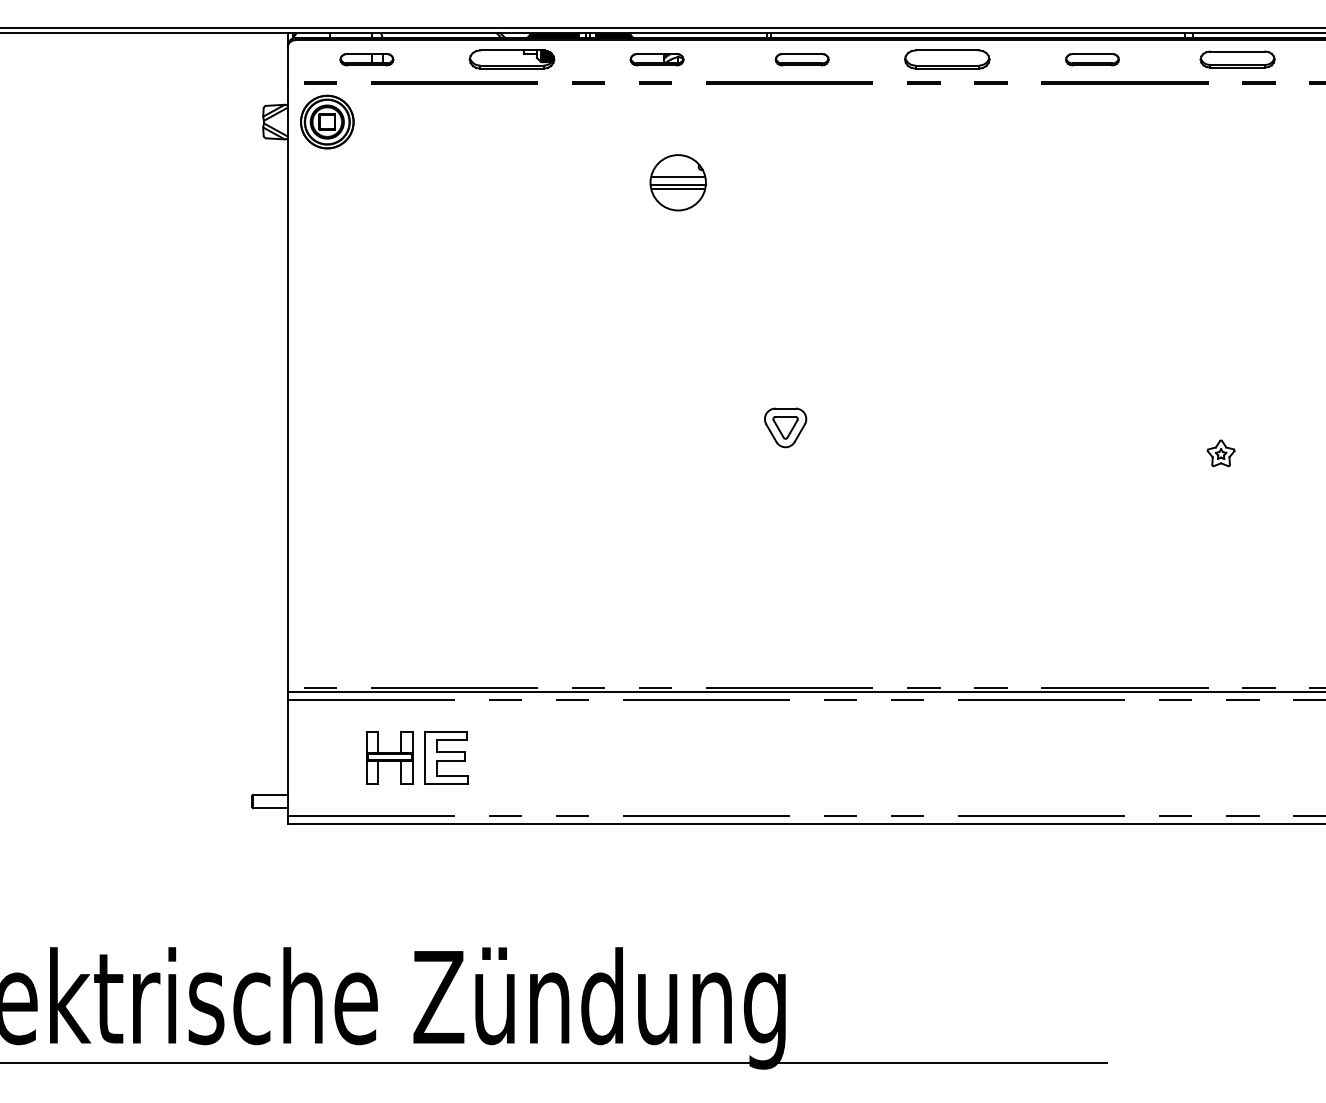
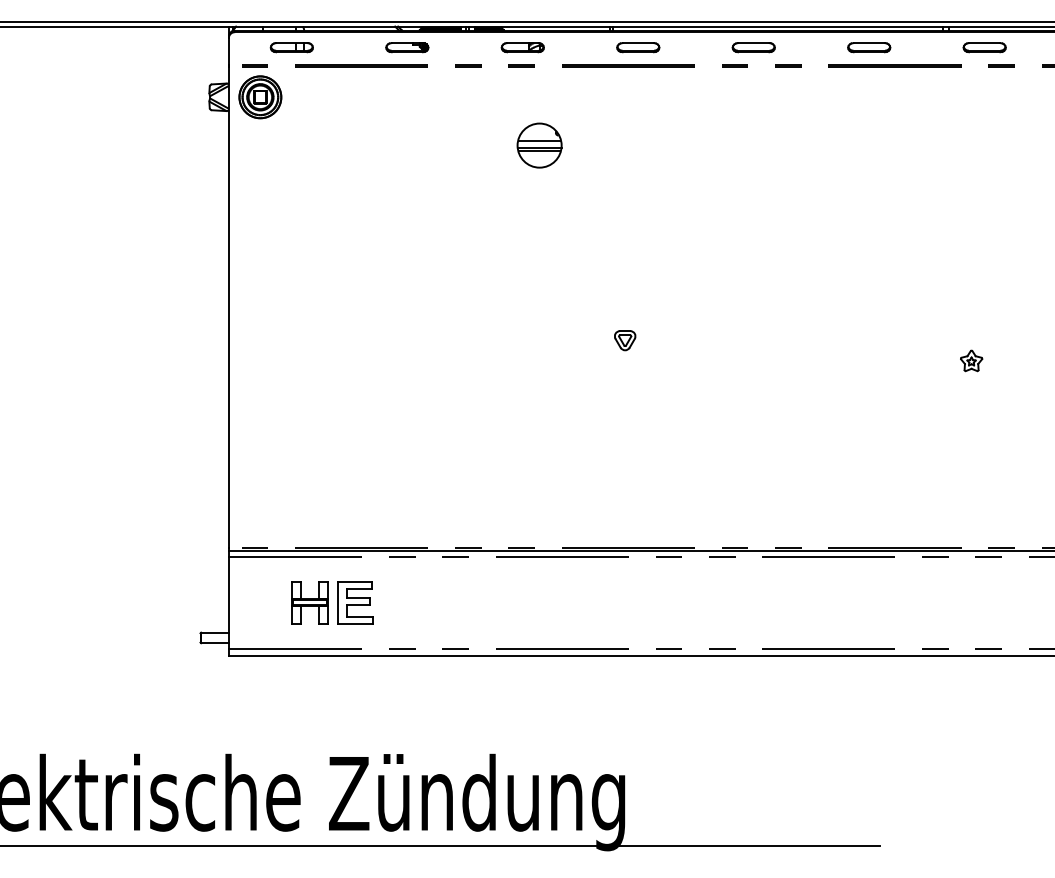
part: (511, 59) -> (406, 47), size x0.62
part: (947, 59) -> (753, 47), size x0.62
part: (1237, 59) -> (984, 47), size x0.71
part: (785, 427) -> (624, 340), size x0.62

